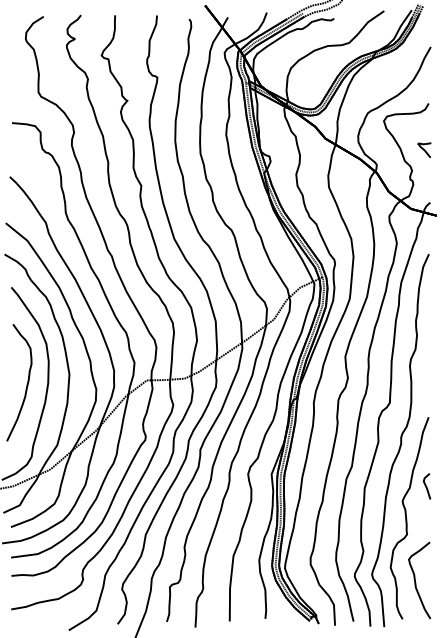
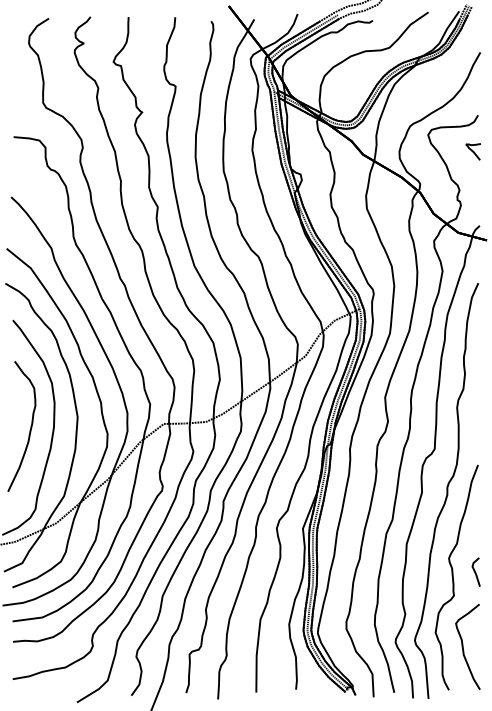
curve: (424, 149) -> (473, 150), moved
line: (426, 486) -> (475, 572), moved

